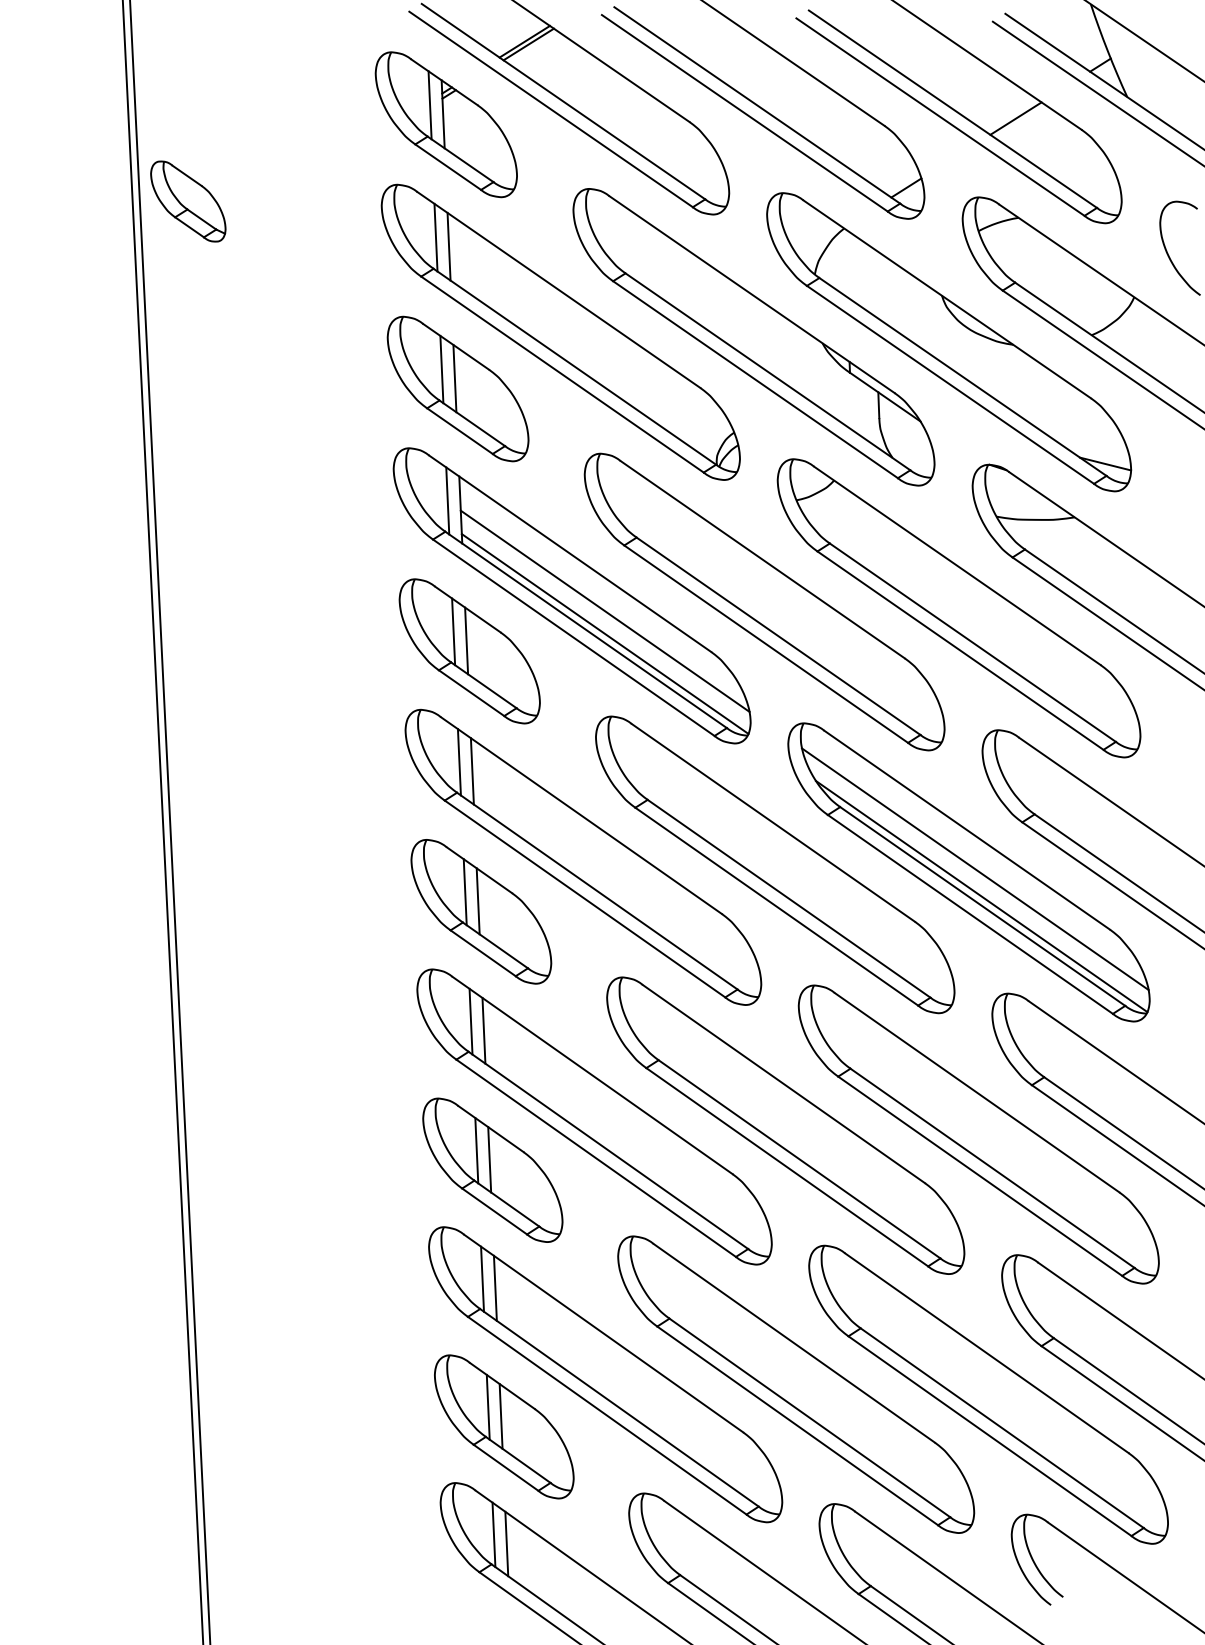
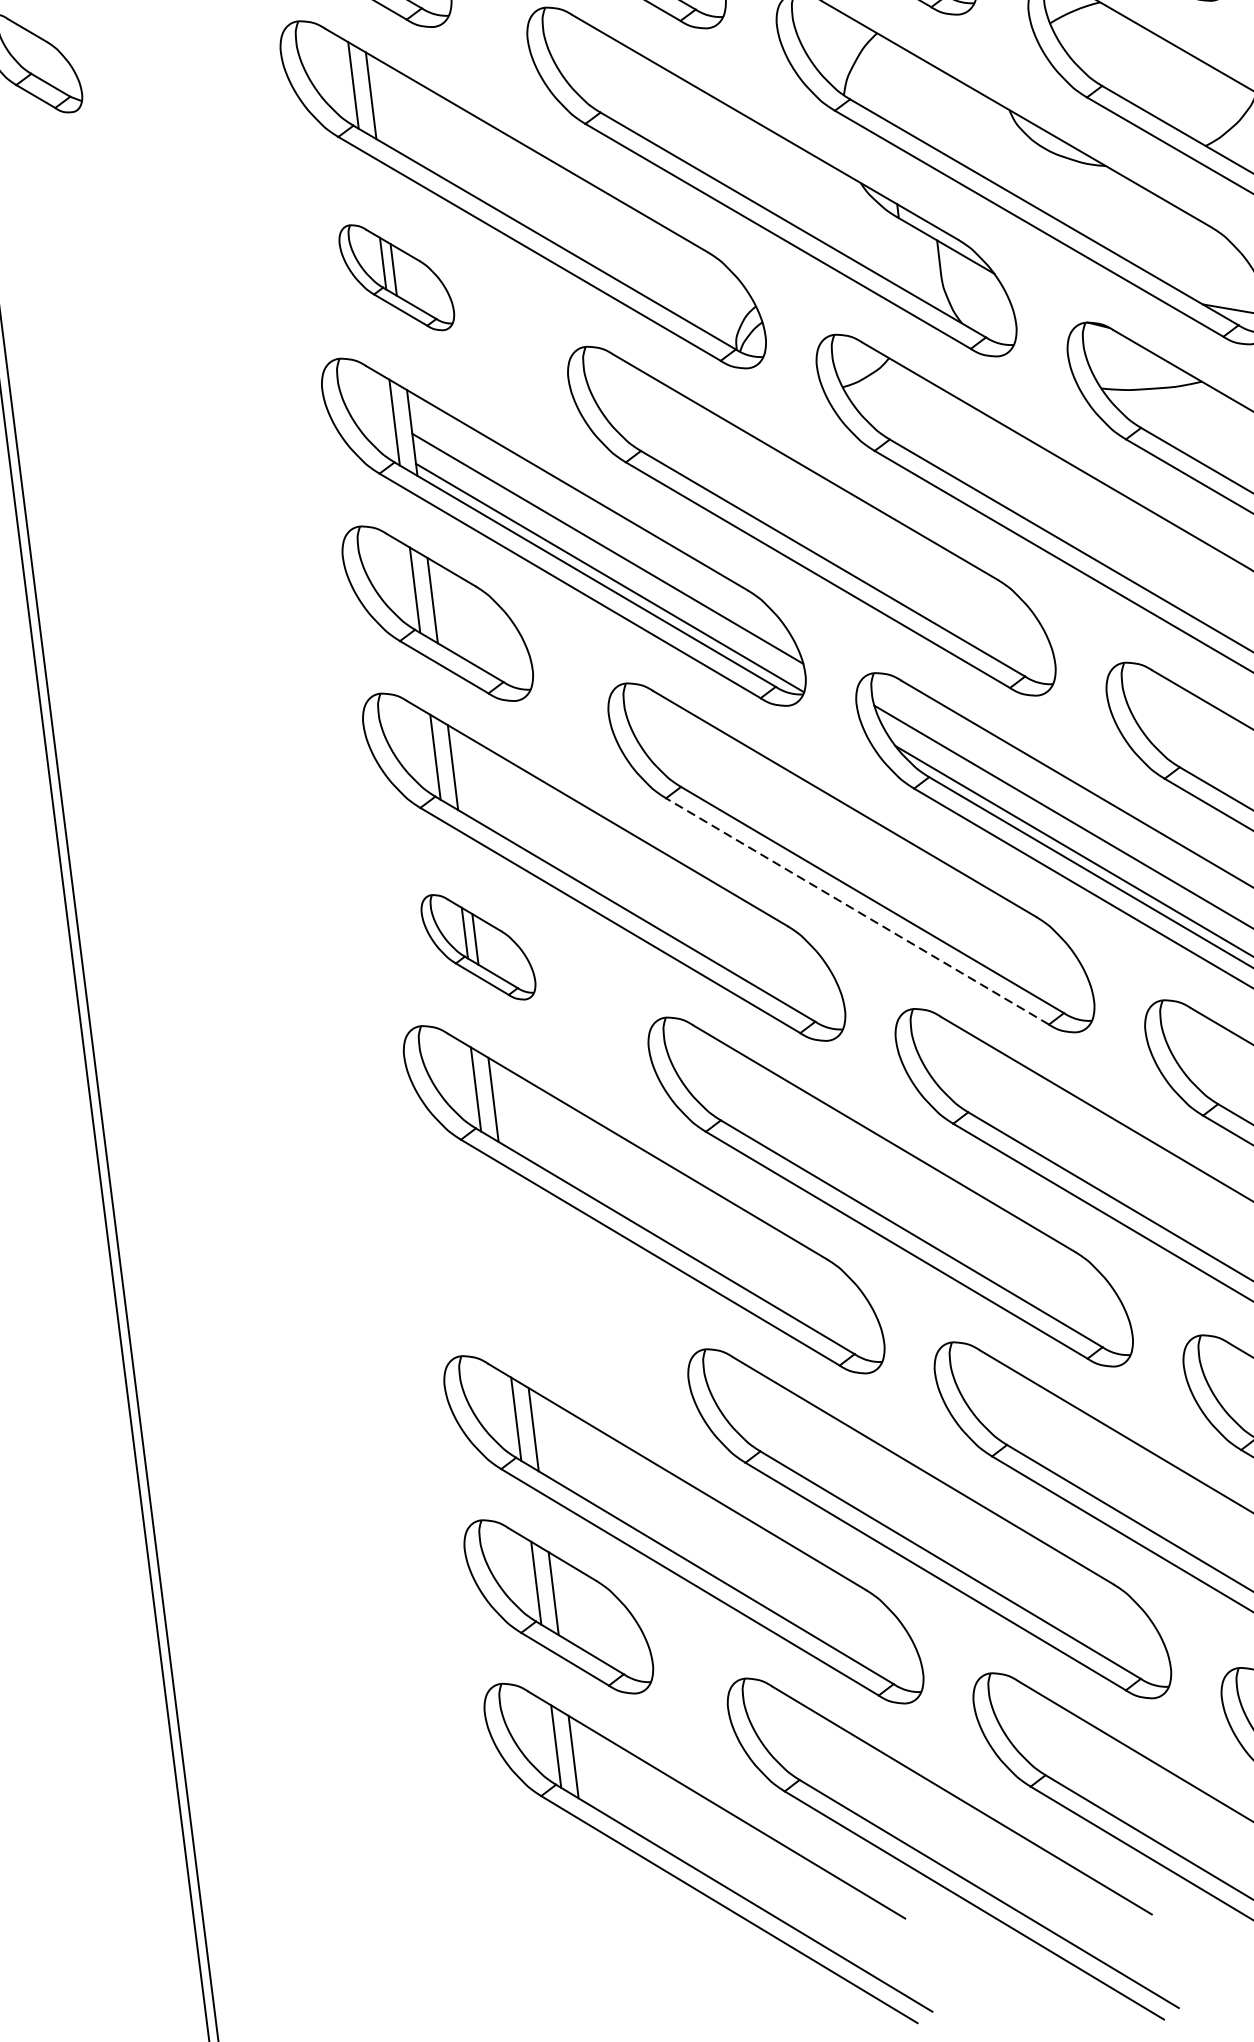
part: (457, 388) -> (396, 277), size x0.6
line: (776, 906) -> (857, 911), solid -> dashed
part: (481, 911) -> (478, 946), size x0.6
part: (492, 1169) -> (518, 1277), removed

